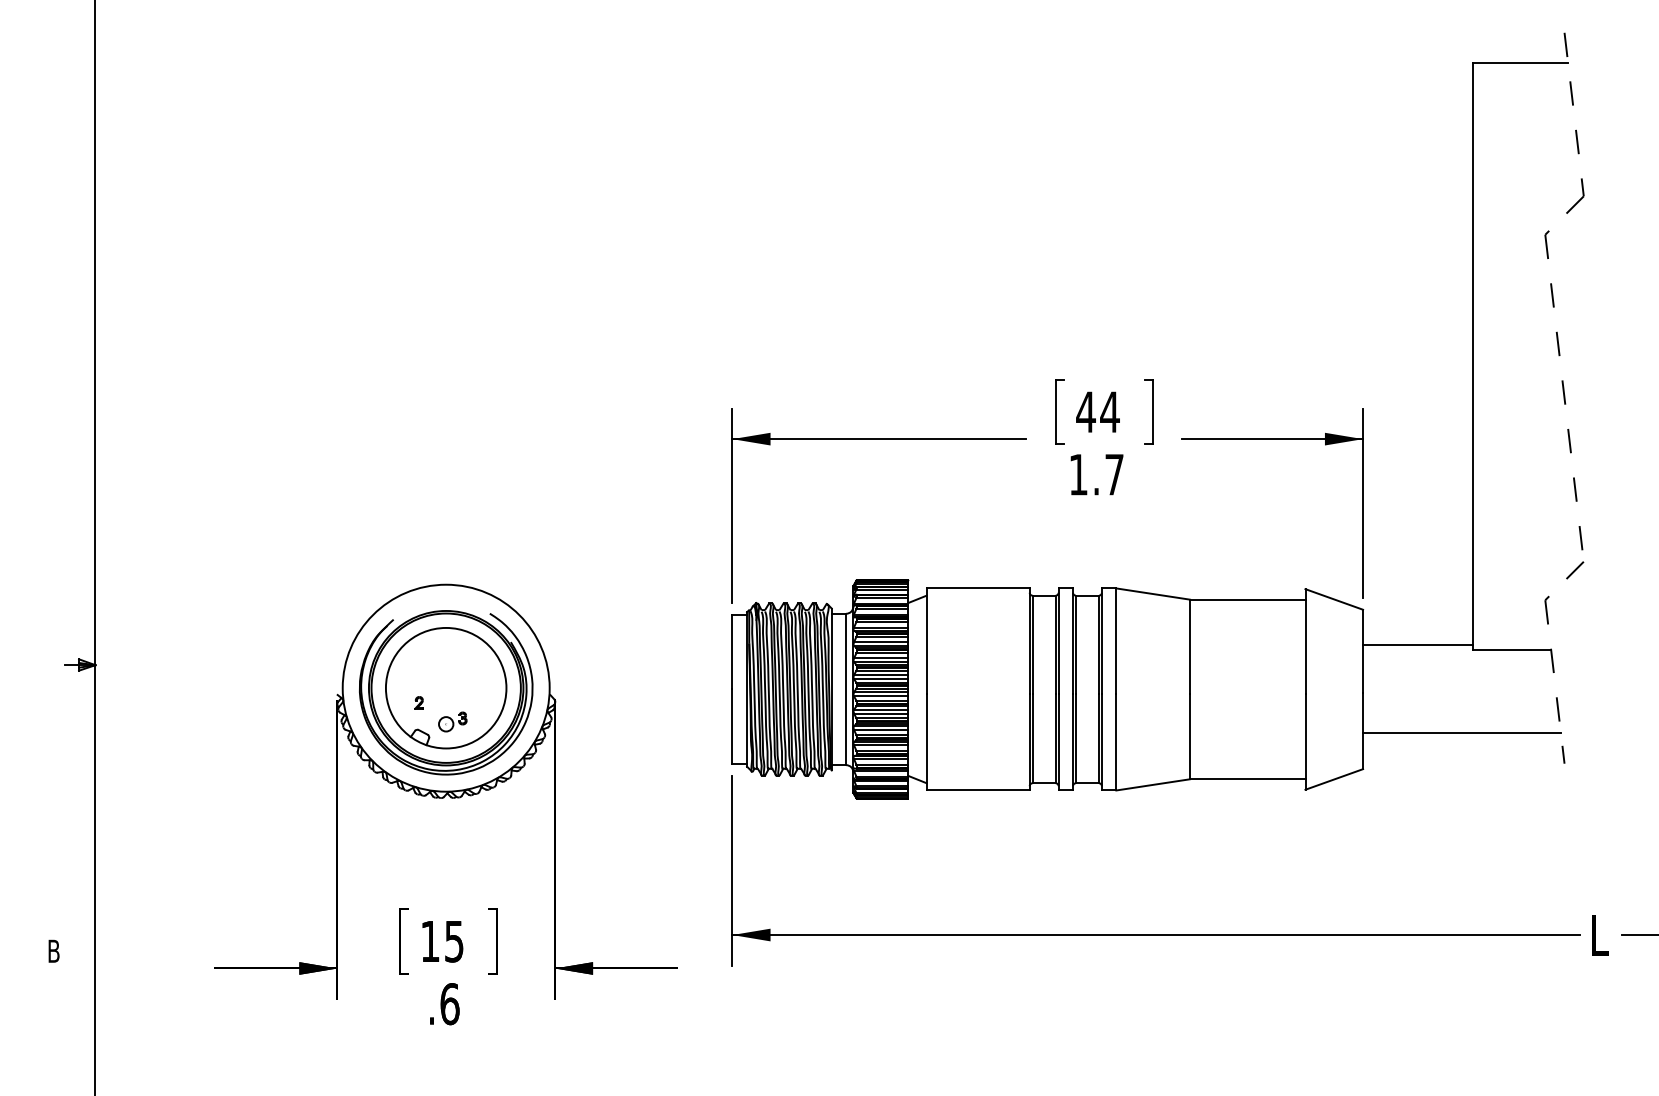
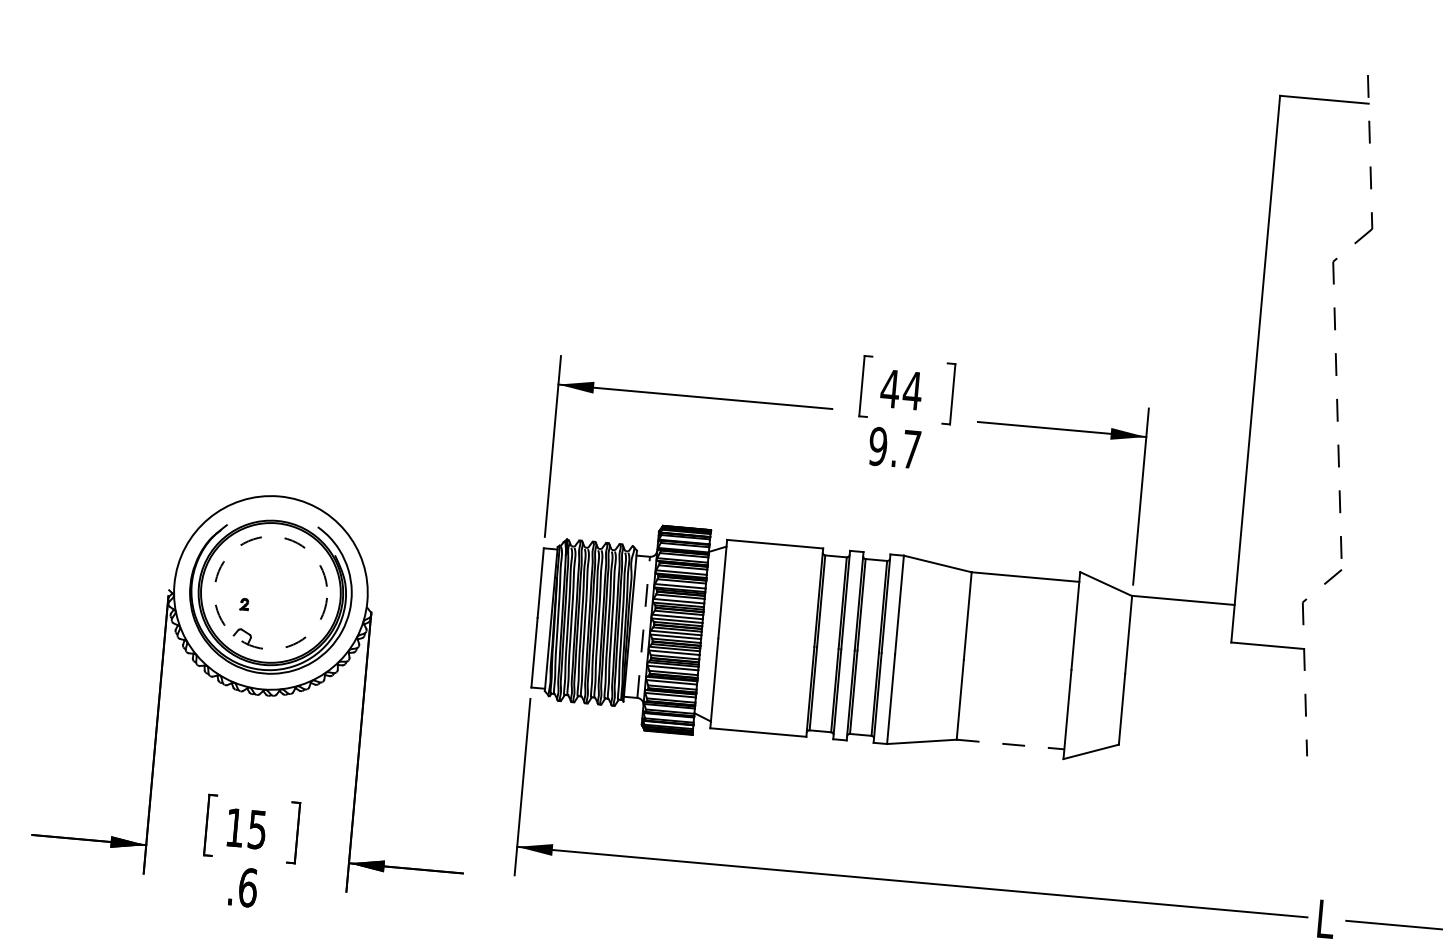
text: (1078, 474) -> (878, 446), 1.7 -> 9.7
line: (1418, 645) -> (1183, 600), moved
circle: (445, 687) -> (270, 592), solid -> dashed
line: (846, 689) -> (643, 627), solid -> dashed
part: (452, 721) -> (274, 624), removed
line: (1461, 733) -> (1213, 719), removed
line: (1247, 779) -> (1010, 744), solid -> dashed

